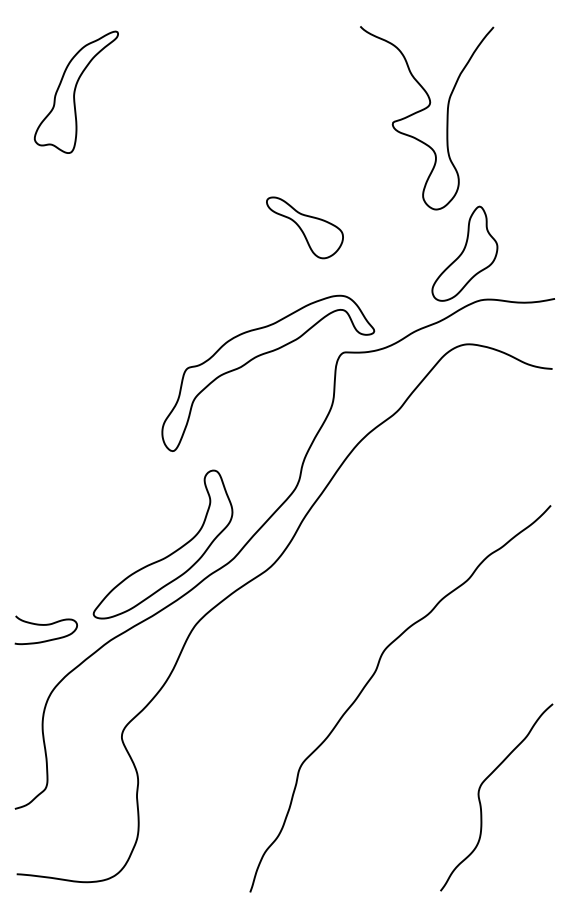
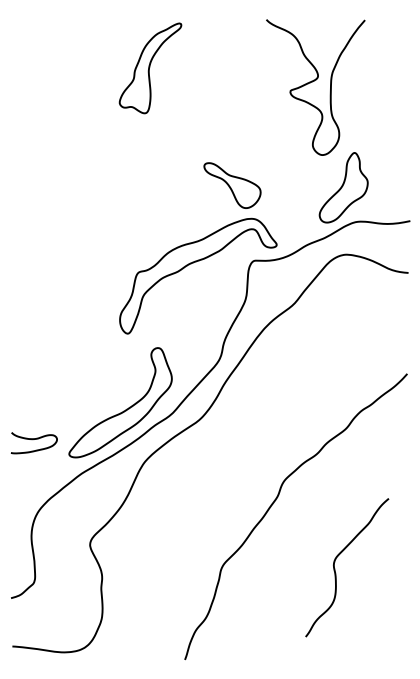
part: (76, 92) -> (150, 68), moved
part: (304, 227) -> (232, 185), moved
curve: (43, 626) -> (32, 440), moved
curve: (480, 798) -> (335, 568), moved

